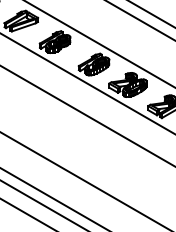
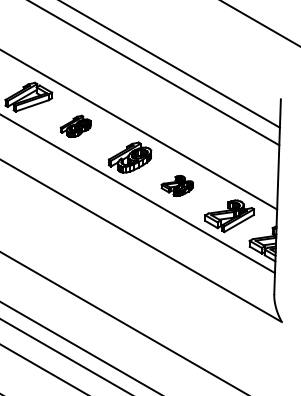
part: (54, 42) -> (75, 126), size x0.7
part: (128, 84) -> (177, 185), size x0.6

